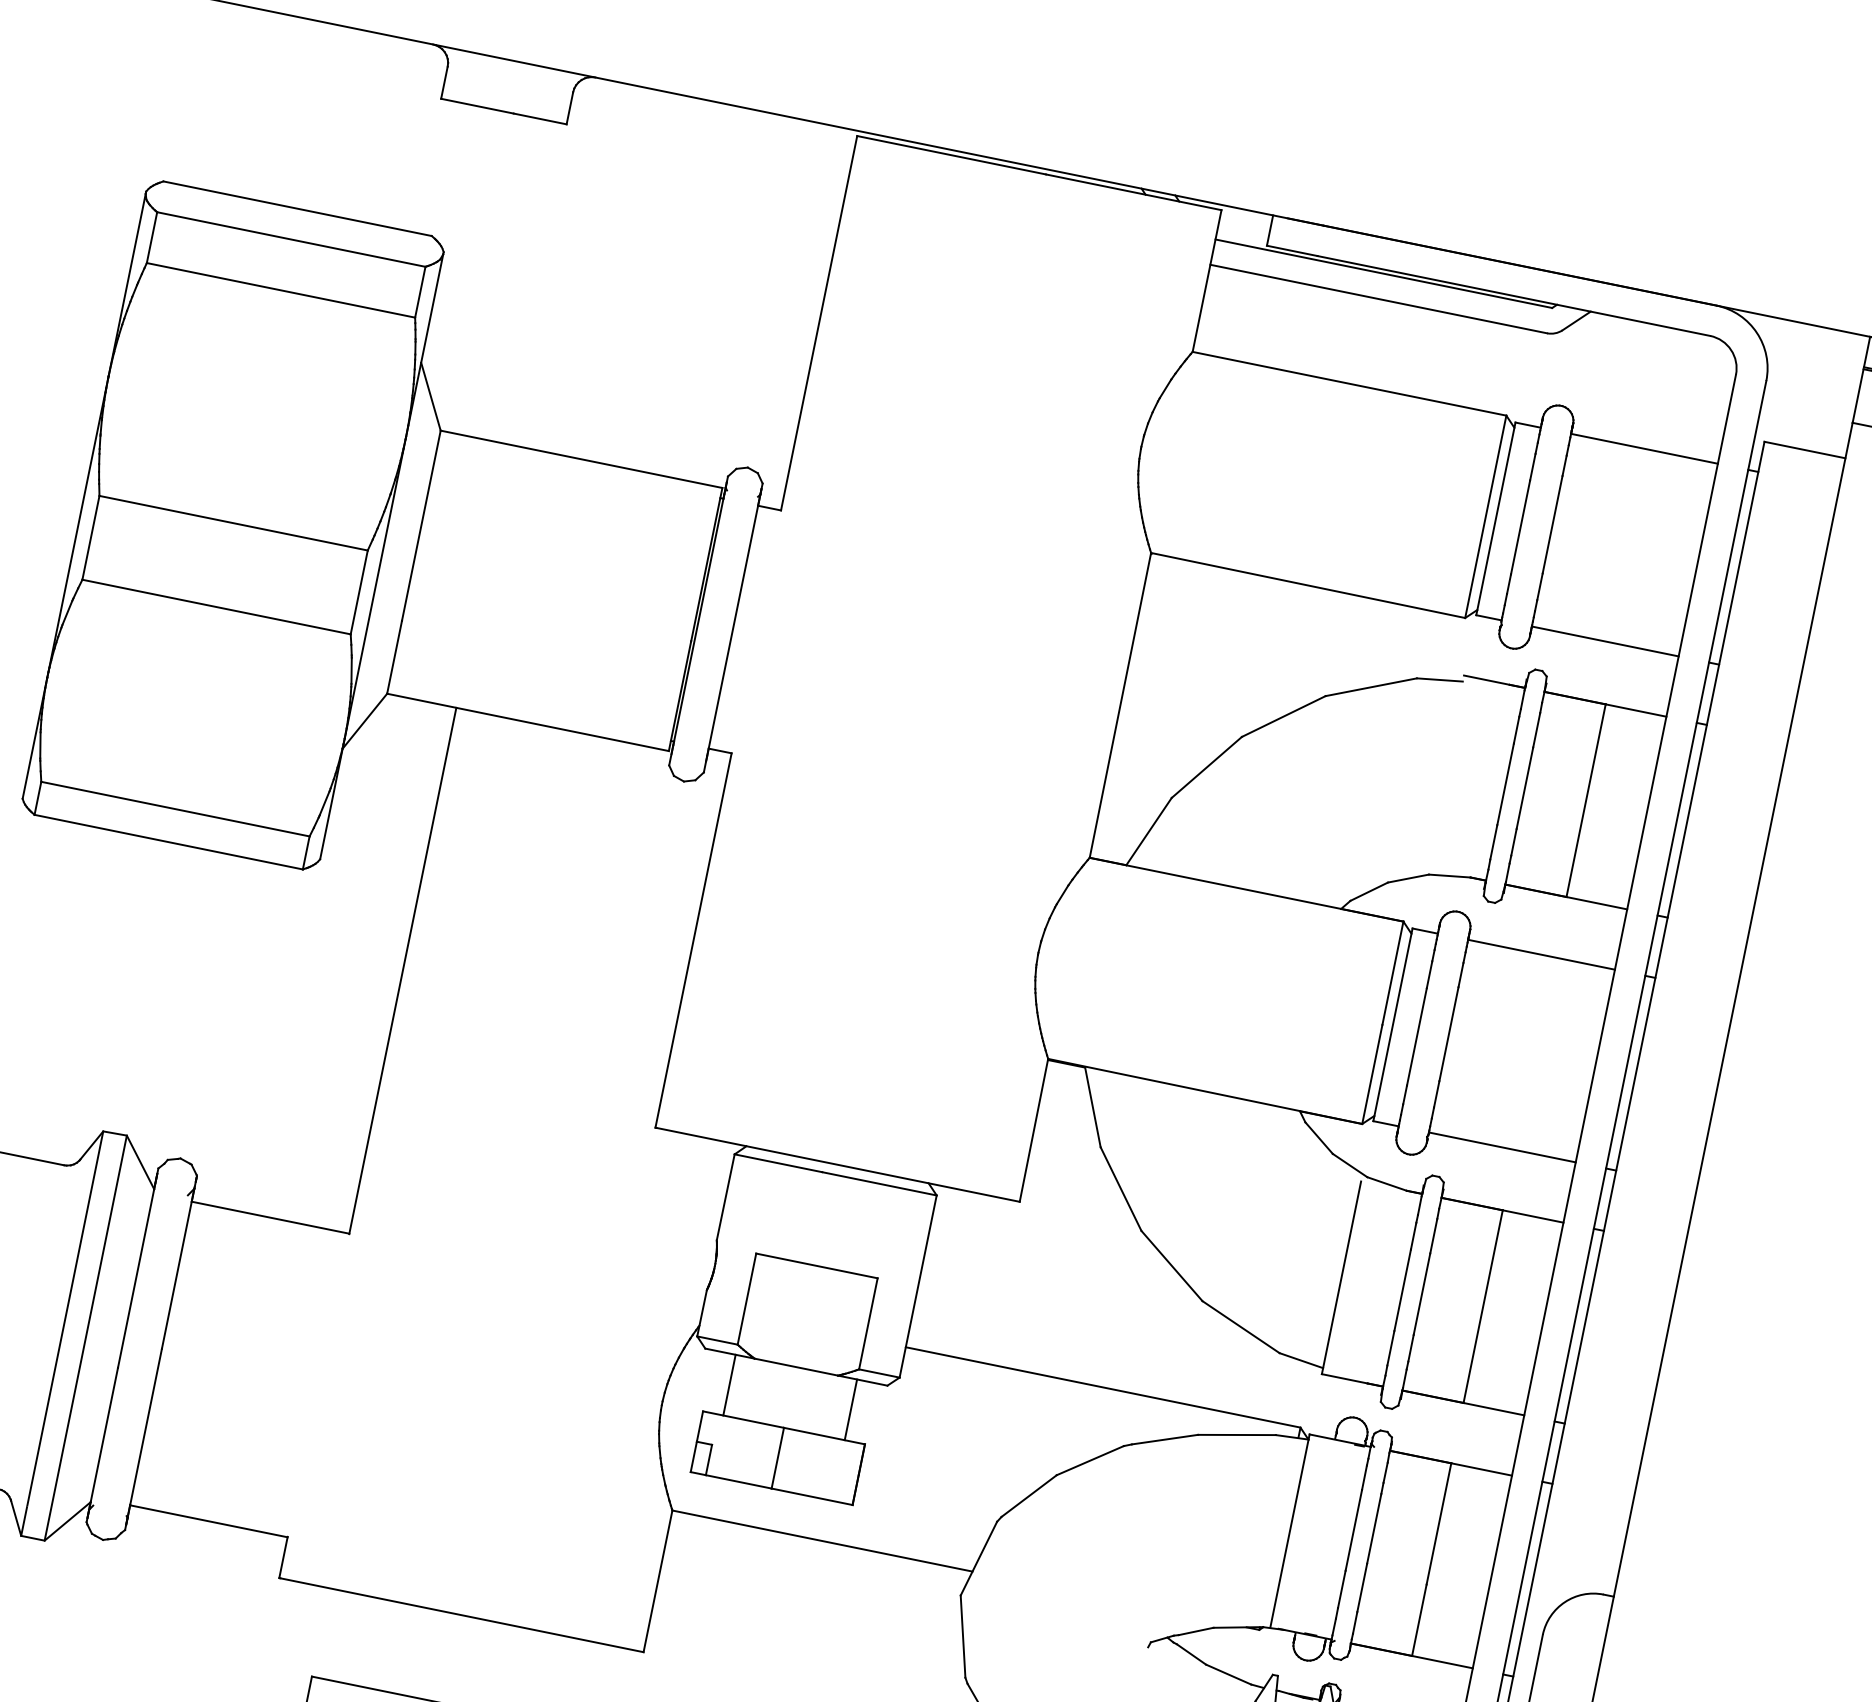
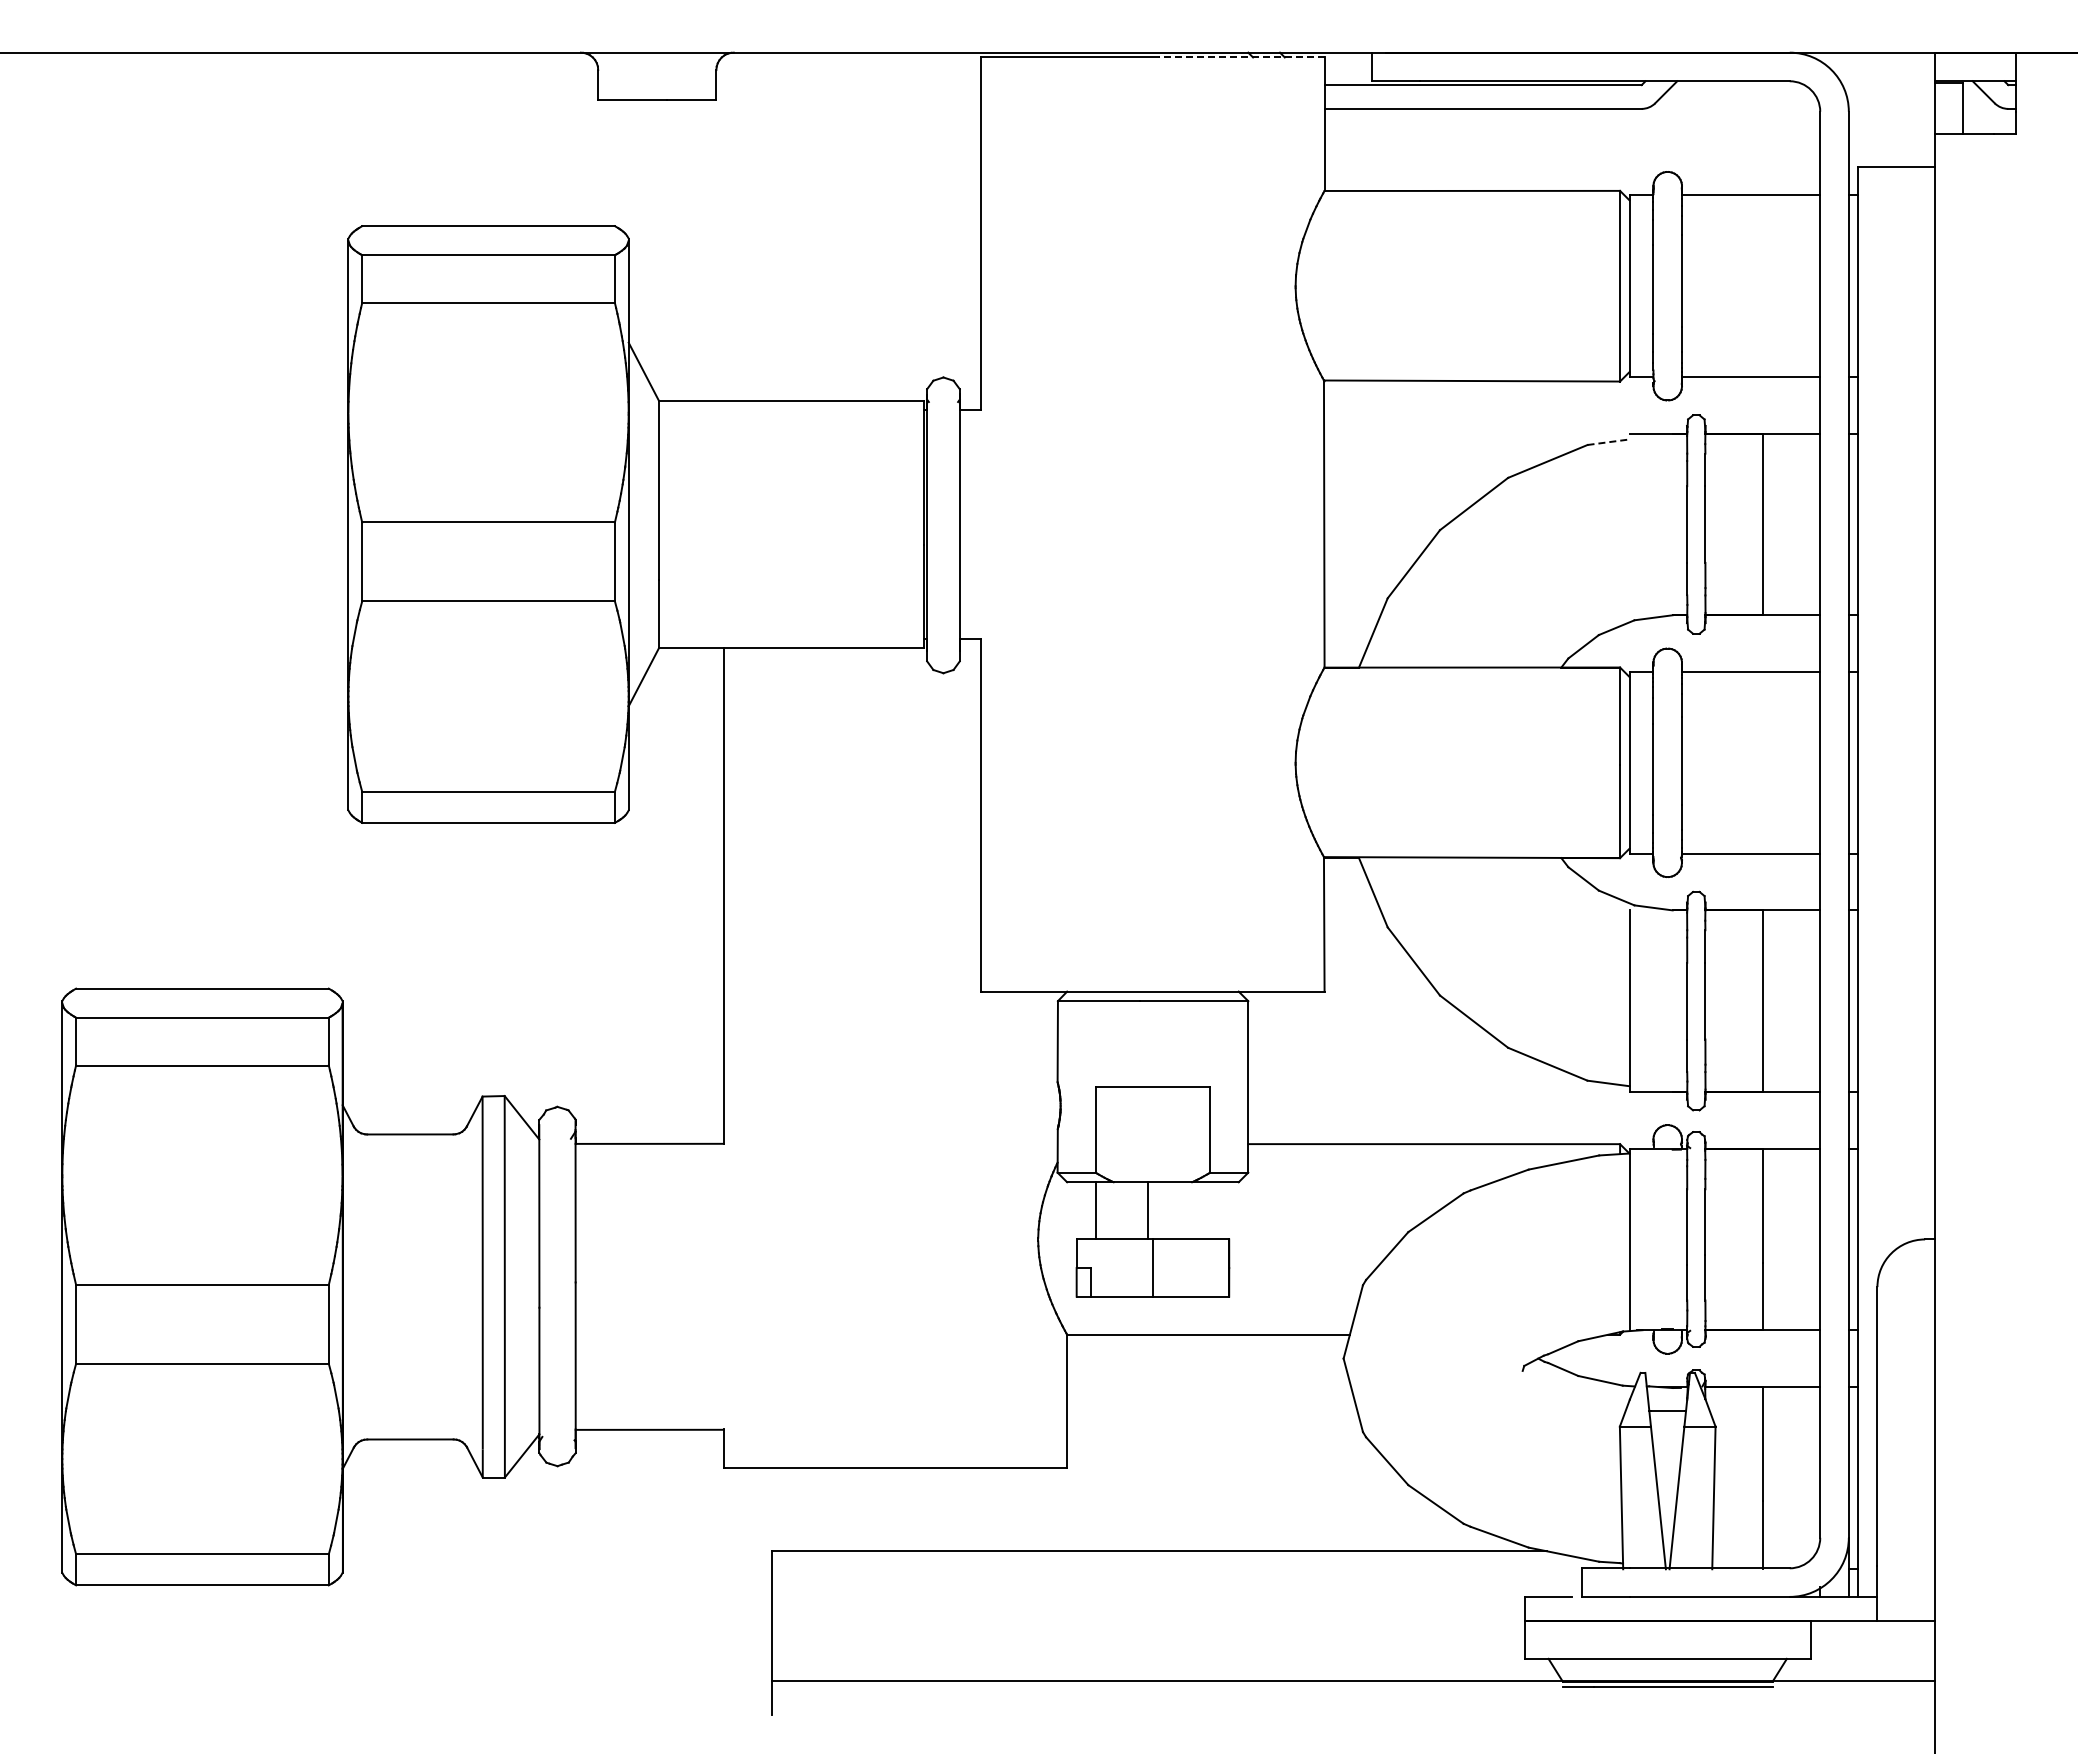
line: (1133, 192) -> (1241, 57), solid -> dashed
line: (1440, 680) -> (1609, 442), solid -> dashed
line: (851, 1409) -> (1148, 1210), moved

